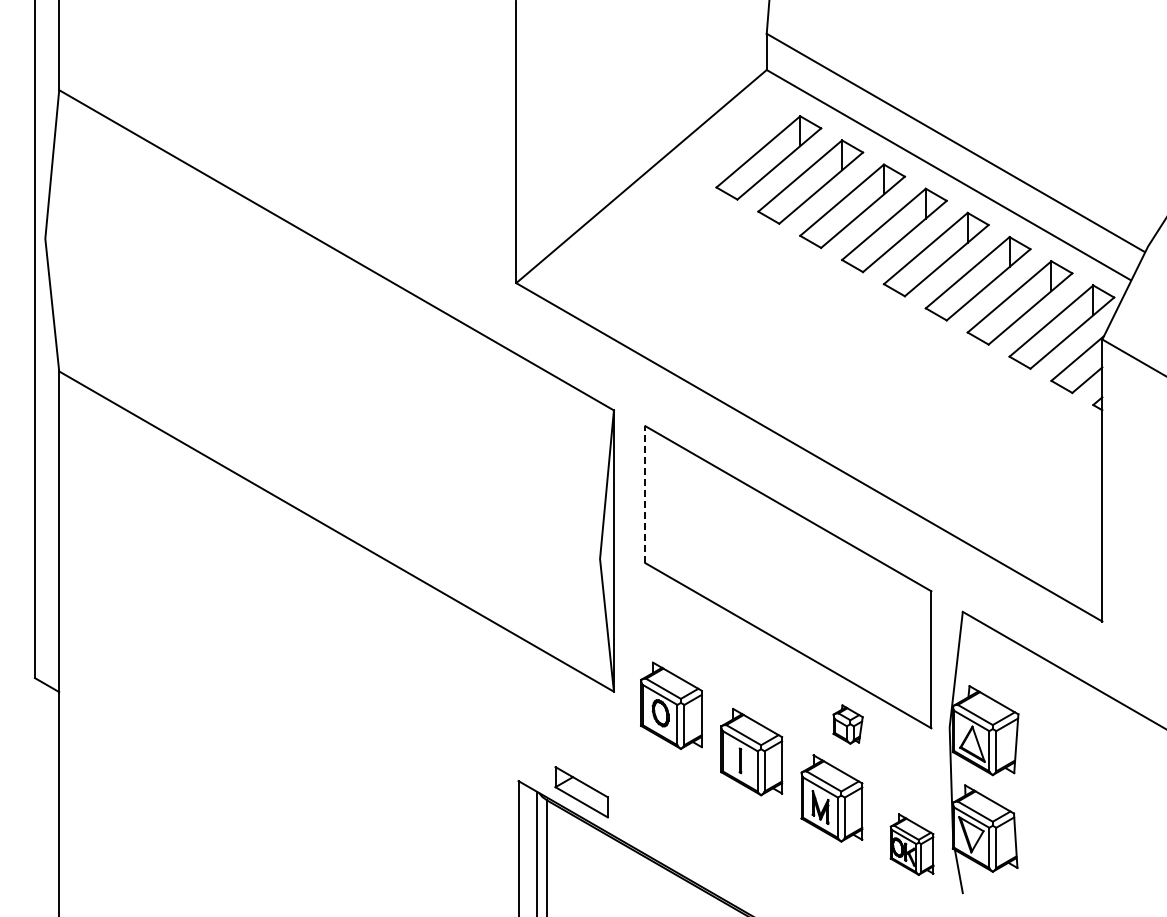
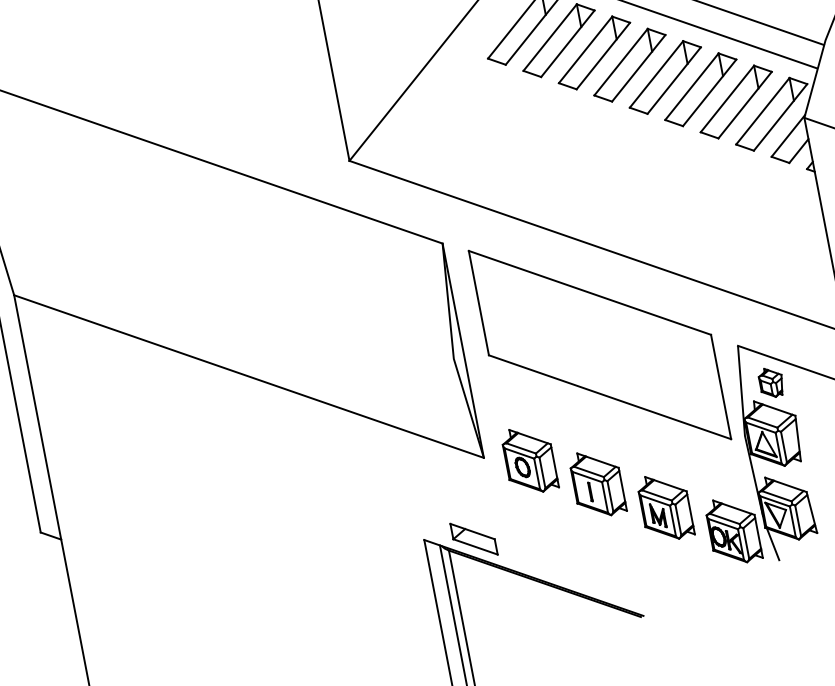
line: (645, 494) -> (478, 302), dashed -> solid
part: (847, 724) -> (770, 382), moved
part: (911, 844) -> (733, 530), size x1.43

